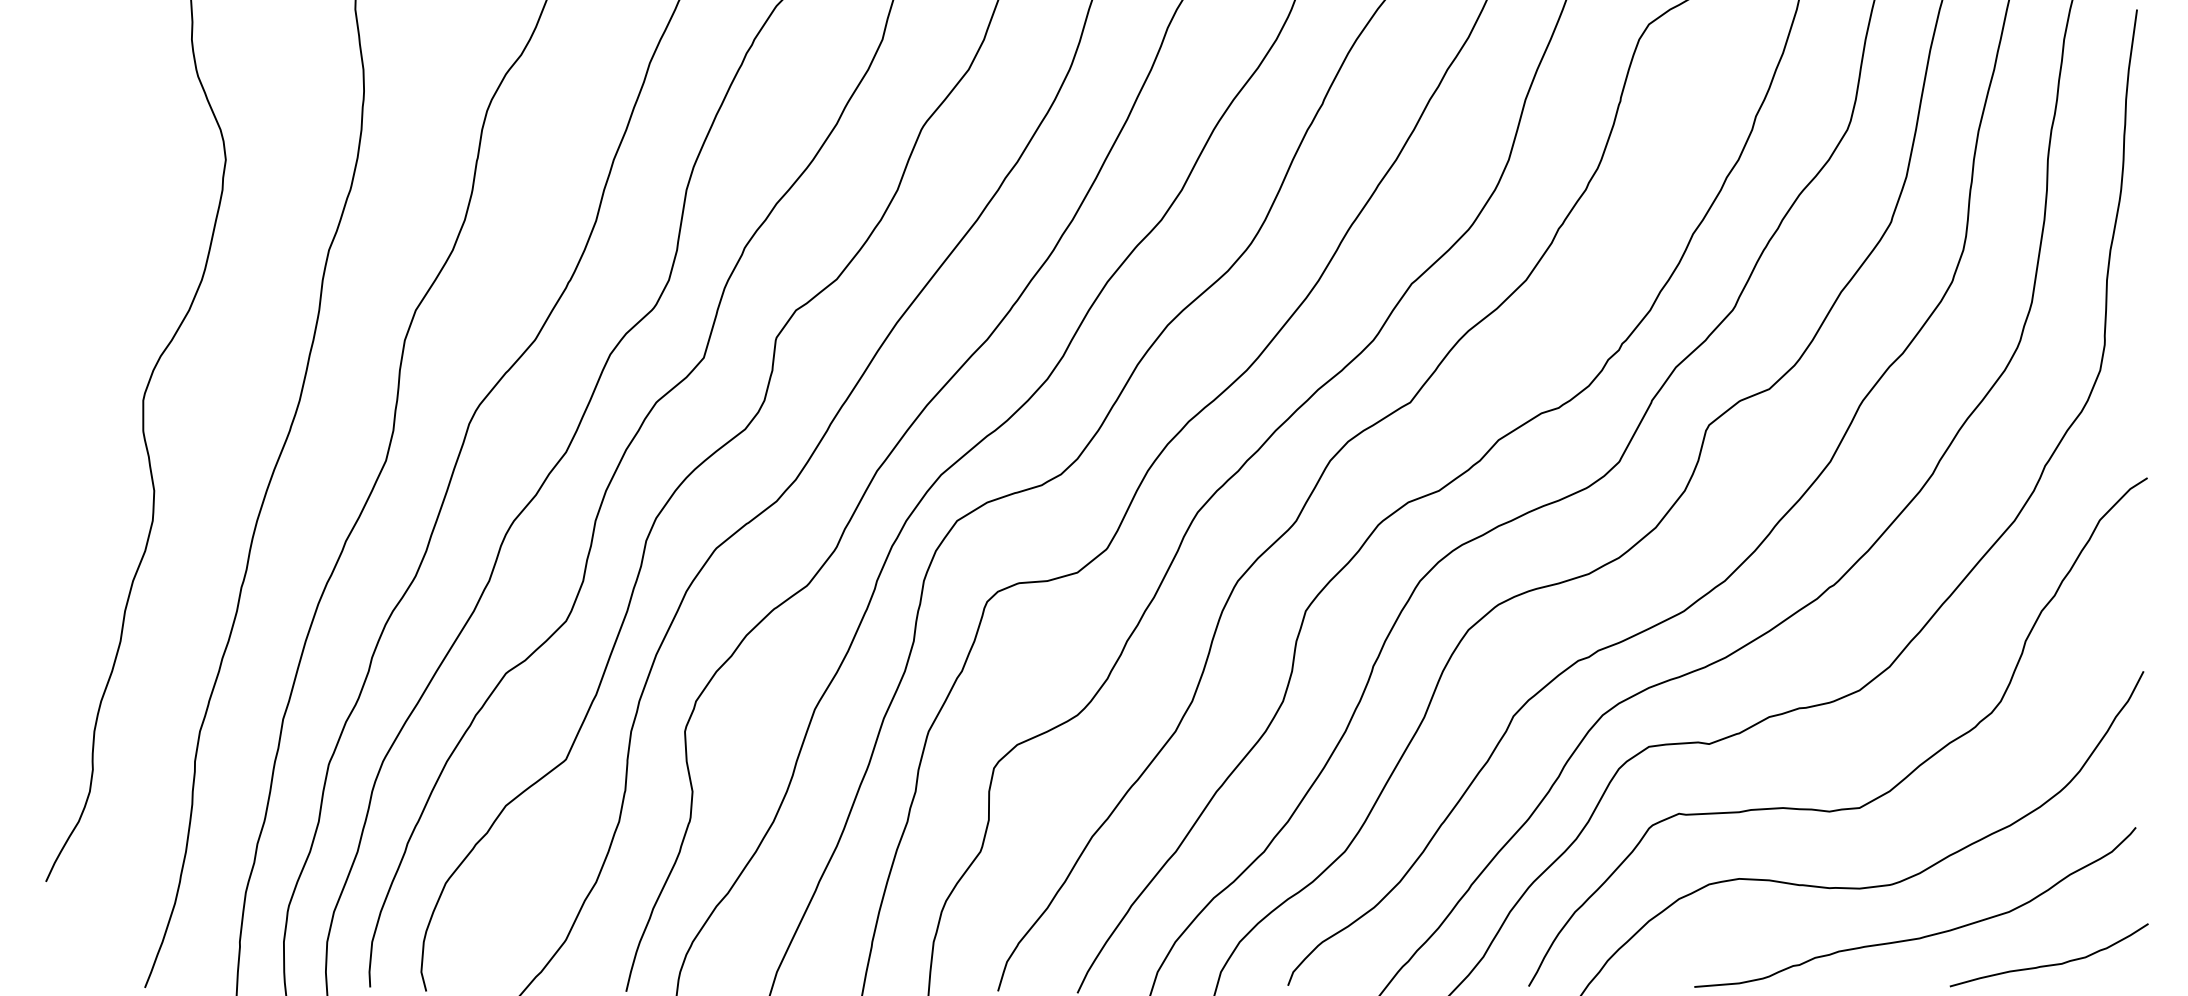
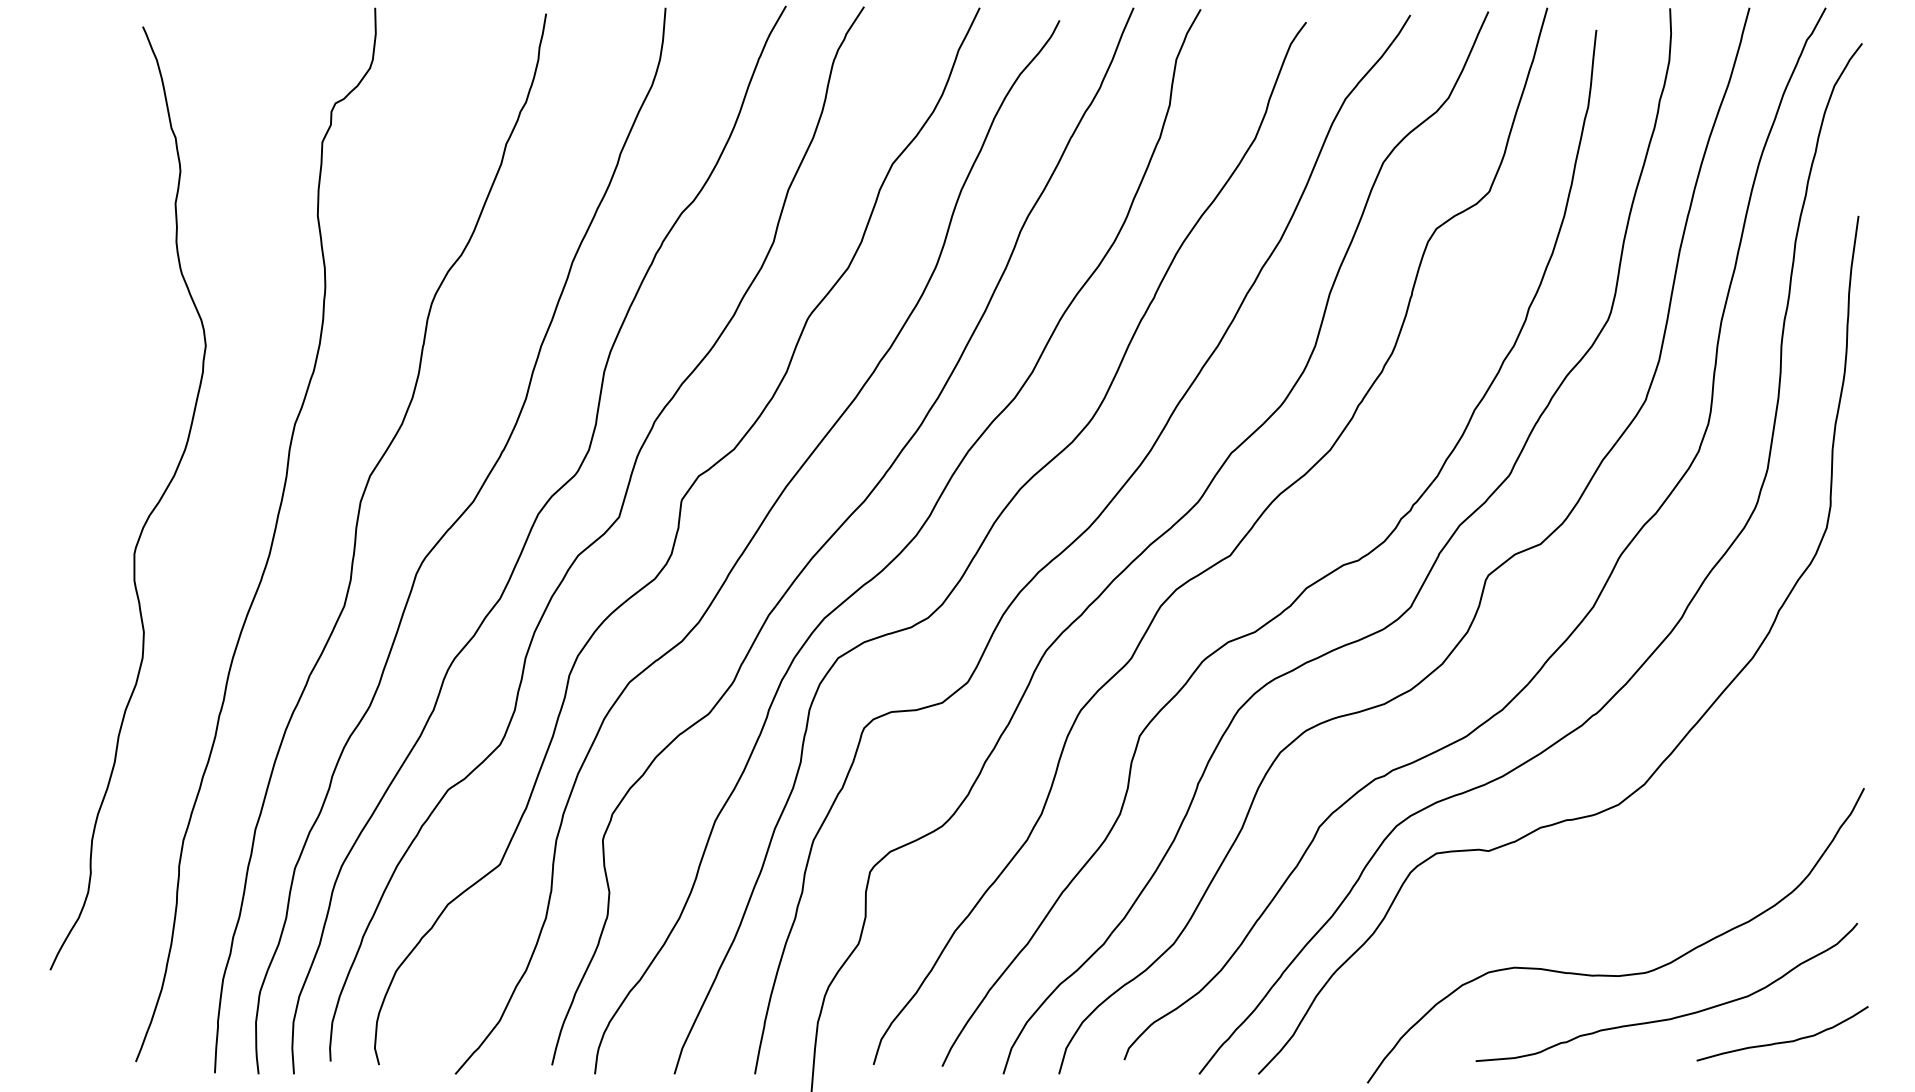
curve: (1871, 800) -> (1628, 899), removed

